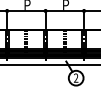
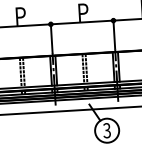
text: (75, 79) -> (106, 132), 2 -> 3

